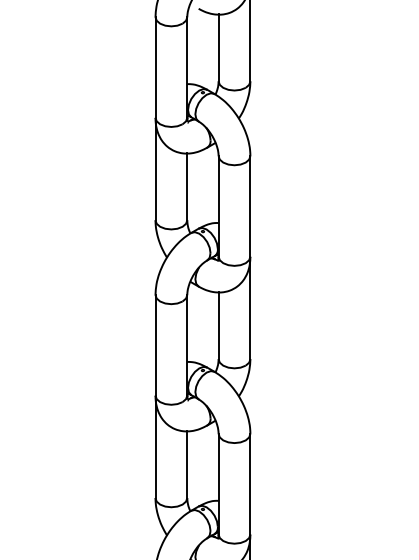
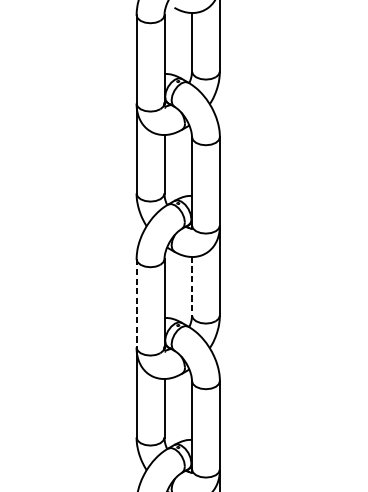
line: (218, 326) -> (191, 286), solid -> dashed
line: (155, 345) -> (136, 303), solid -> dashed

